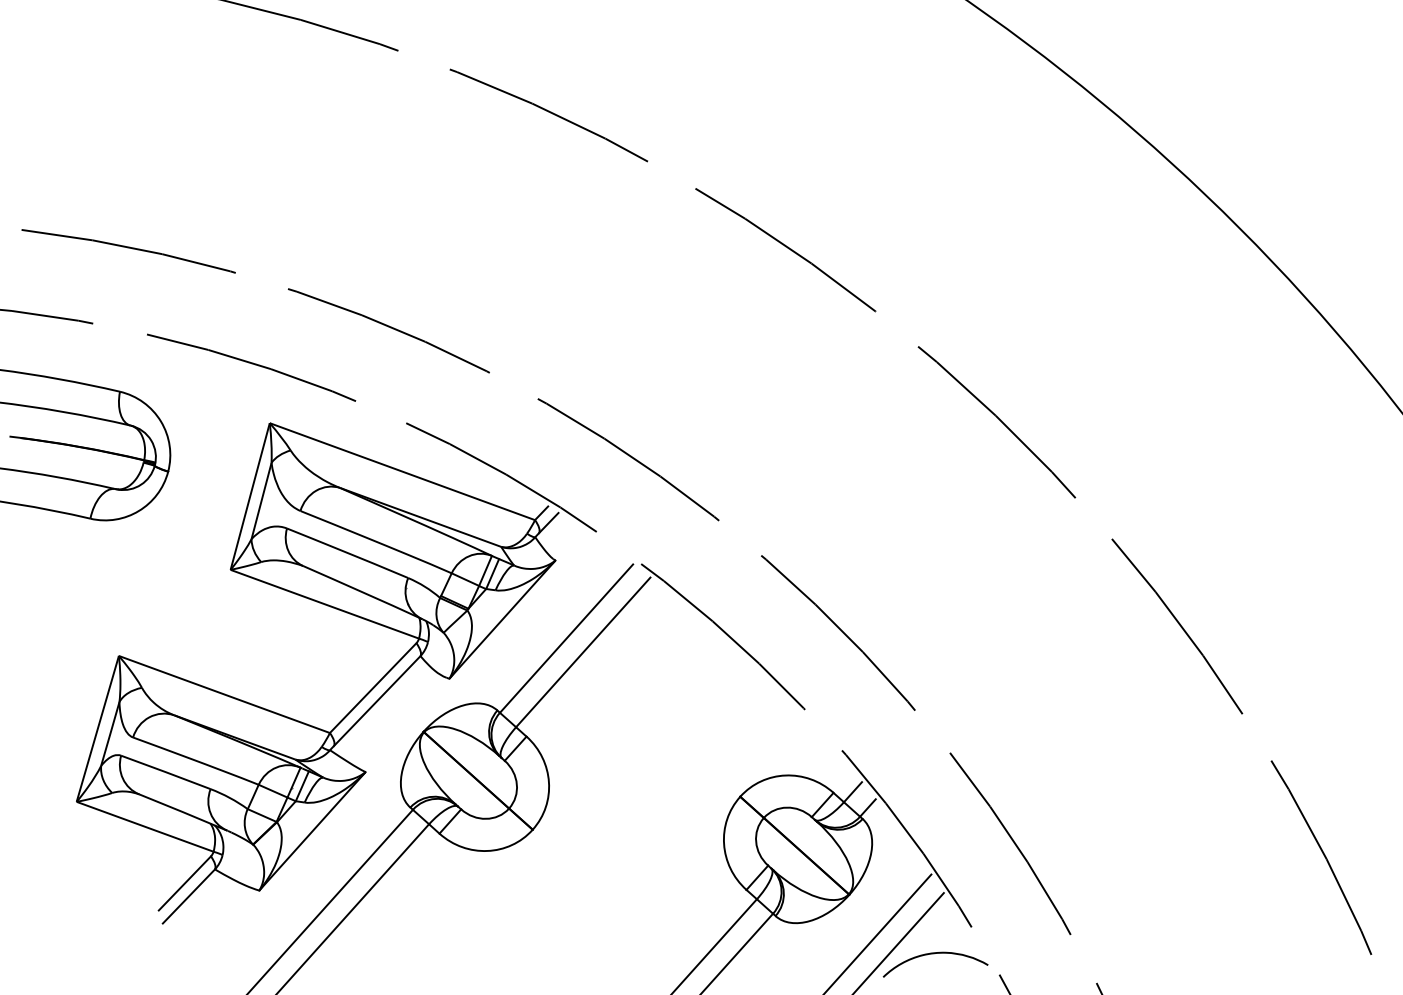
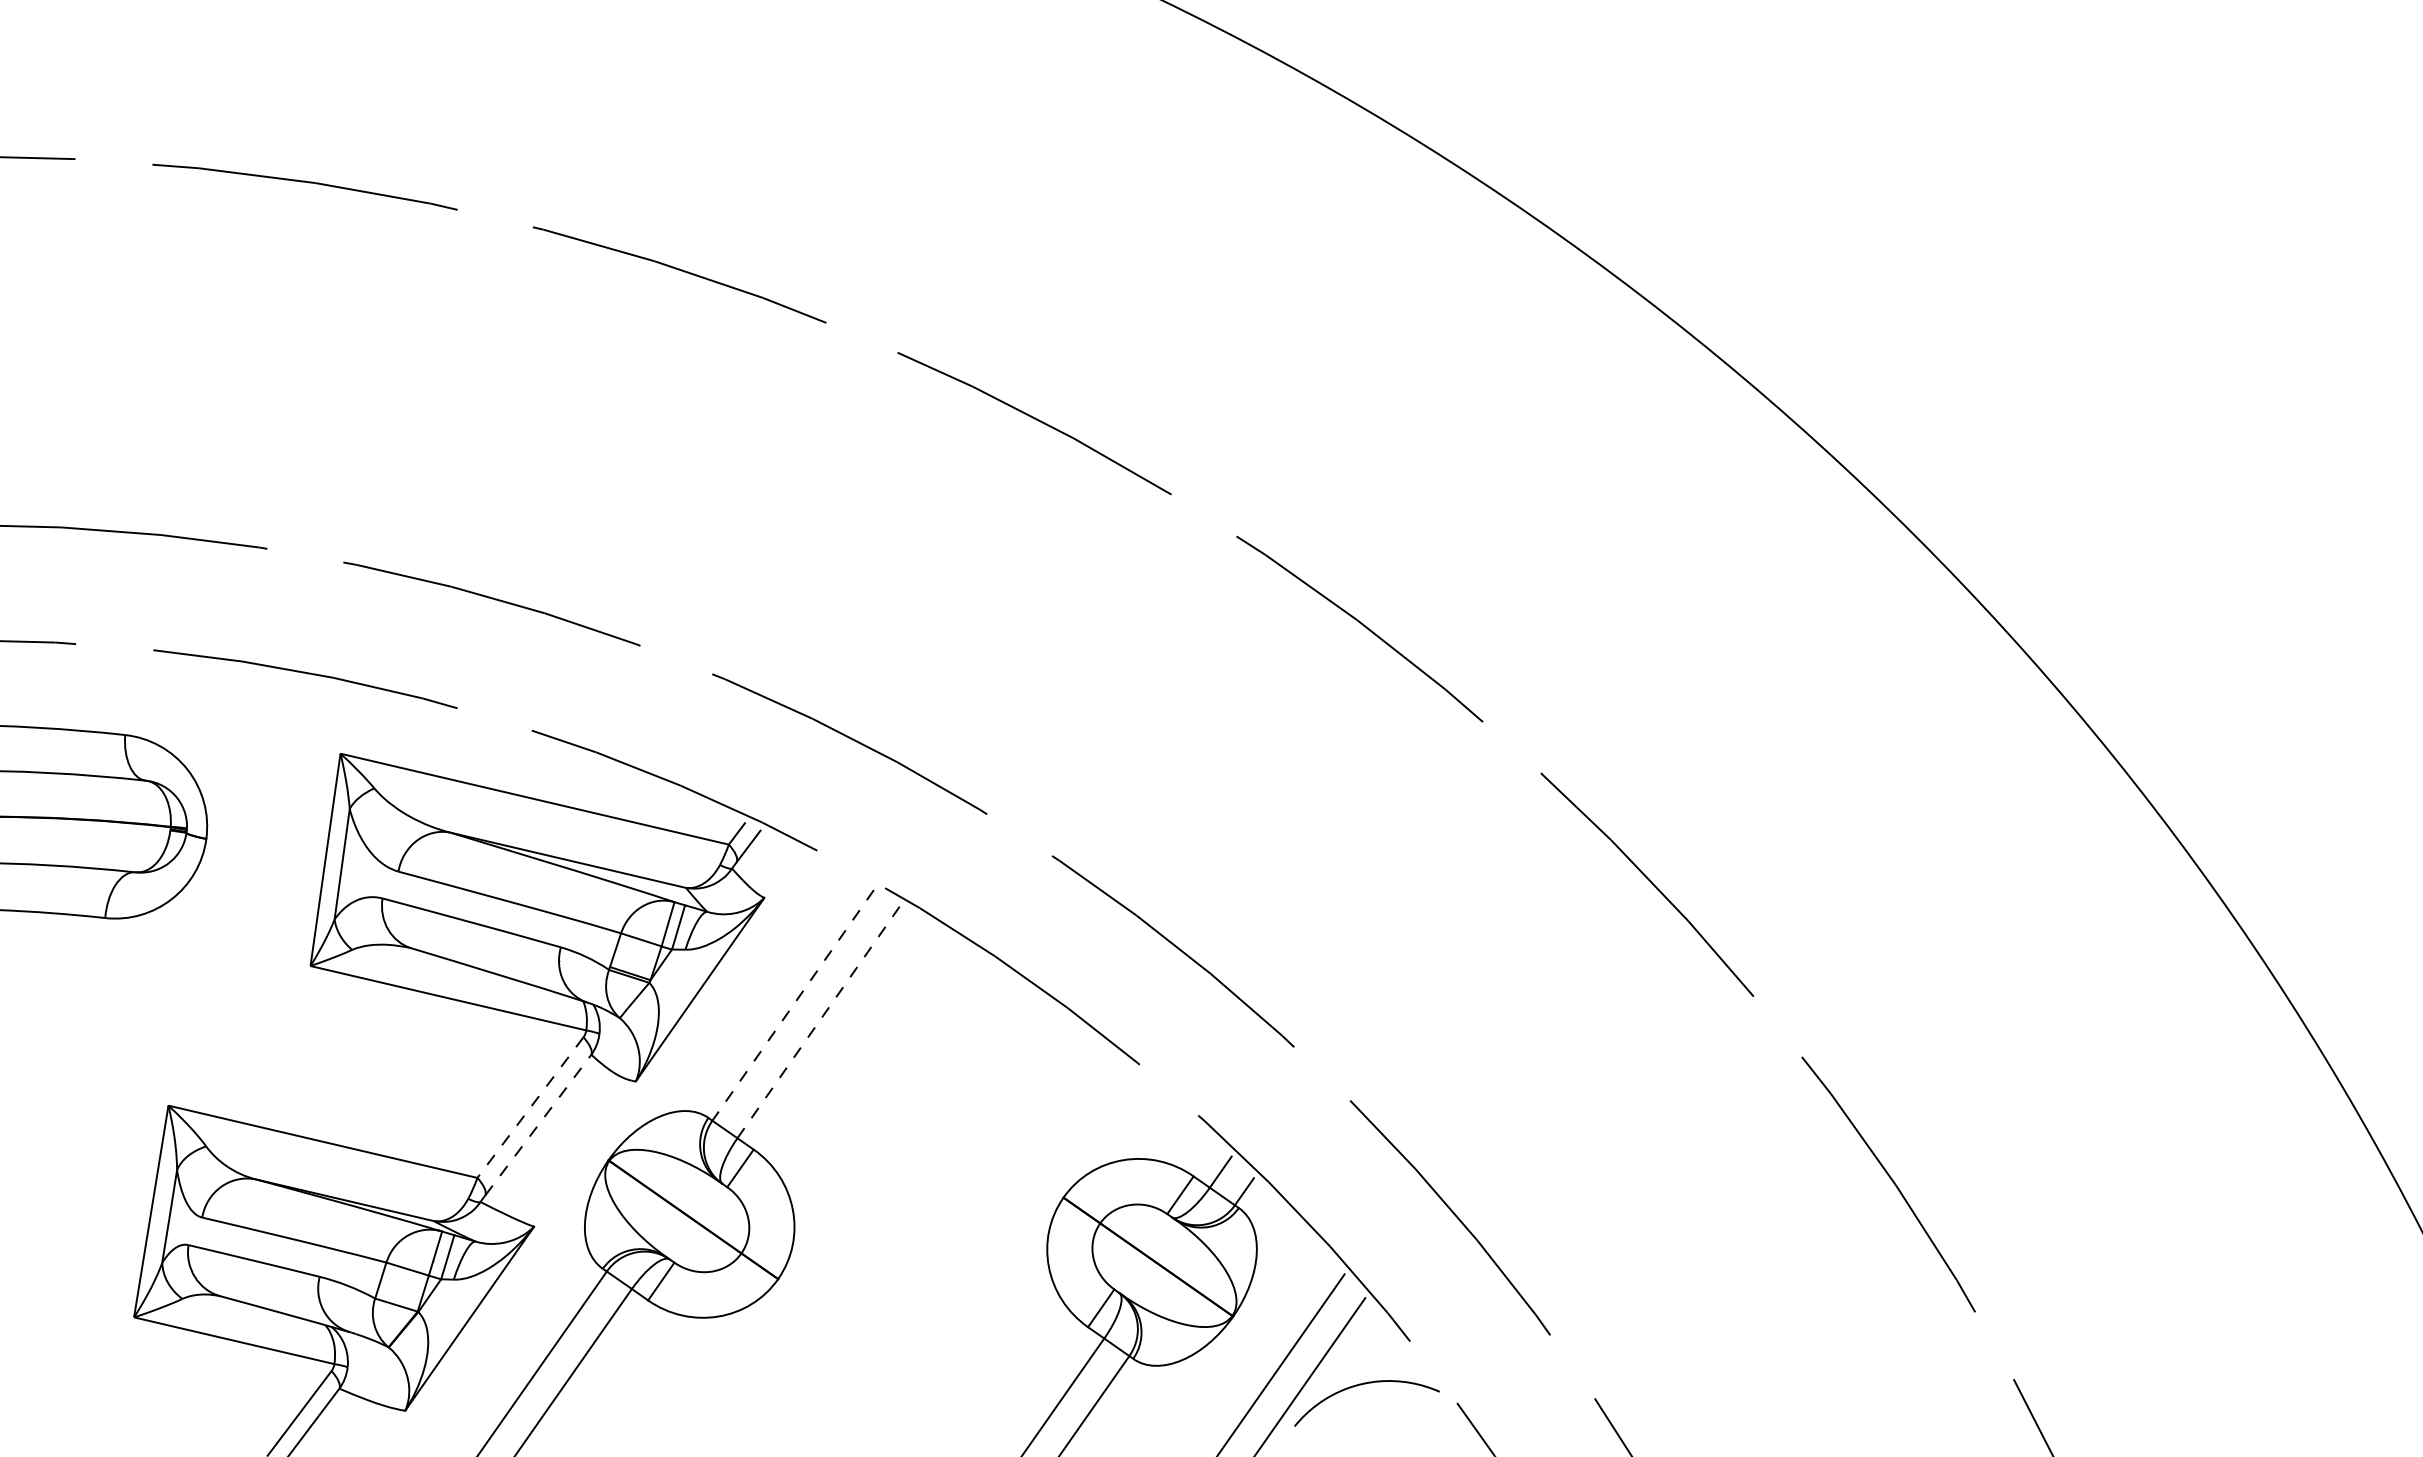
line: (566, 638) -> (793, 1005), solid -> dashed
line: (583, 652) -> (819, 1021), solid -> dashed
line: (373, 688) -> (530, 1108), solid -> dashed
line: (377, 700) -> (538, 1124), solid -> dashed

